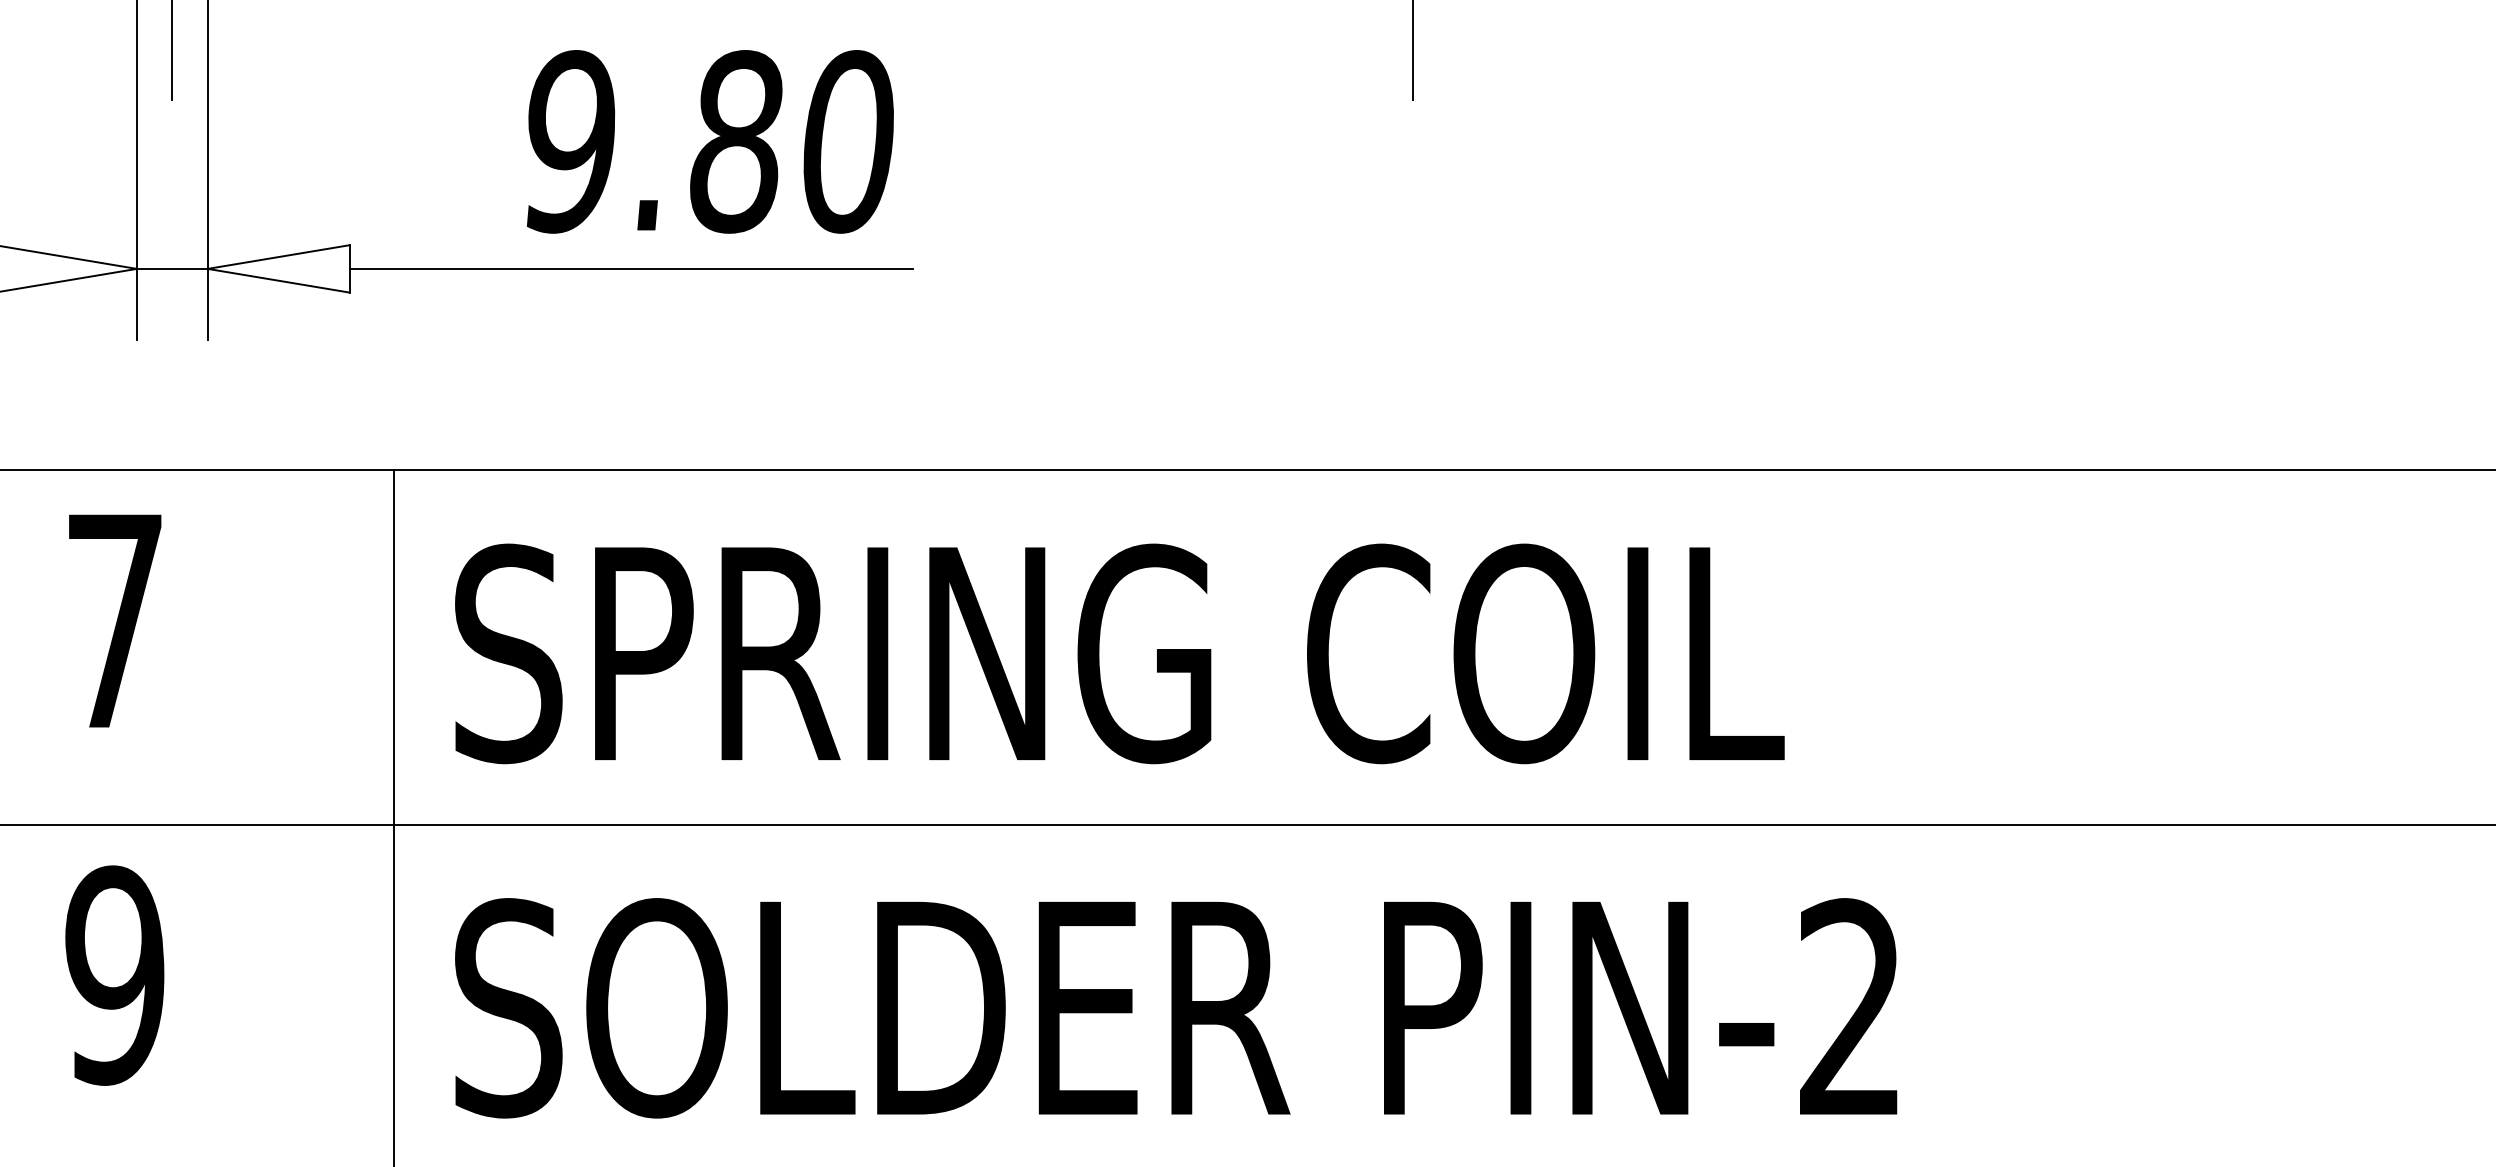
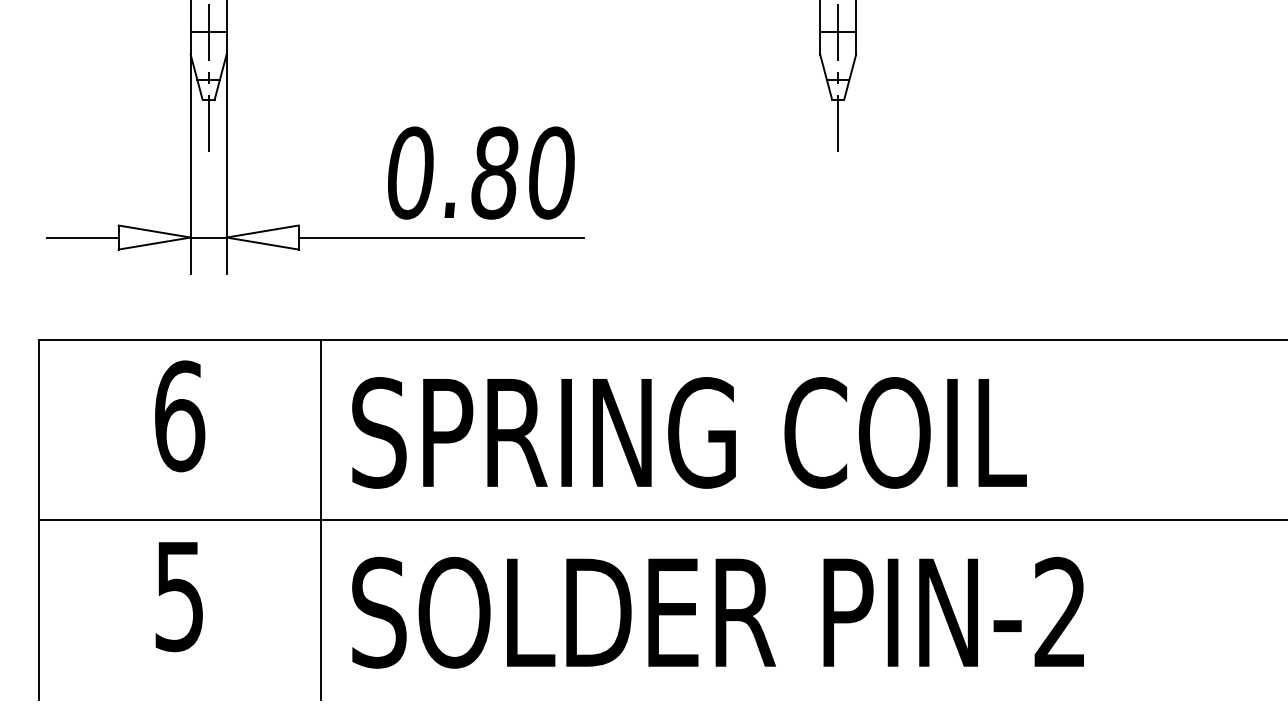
text: (570, 140) -> (410, 172), 9.80 -> 0.80
text: (116, 621) -> (180, 416), 7 -> 6
text: (114, 974) -> (179, 595), 9 -> 5

